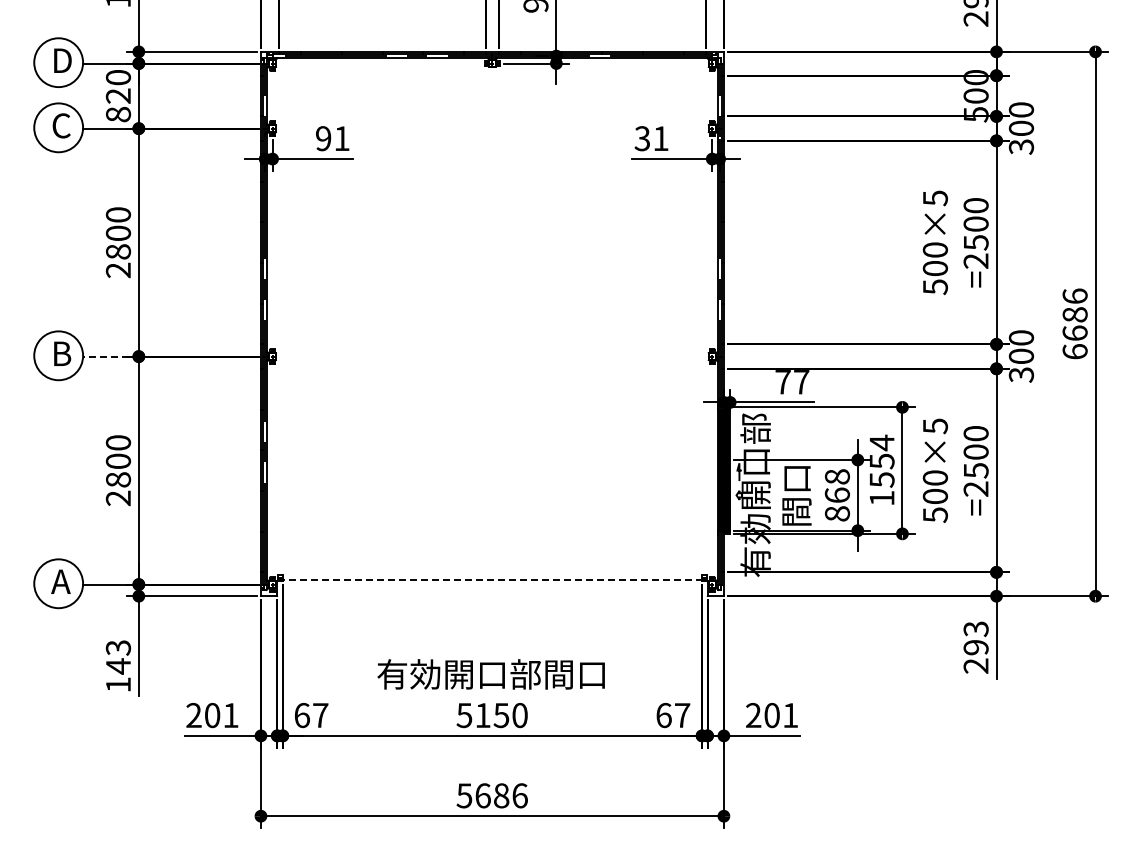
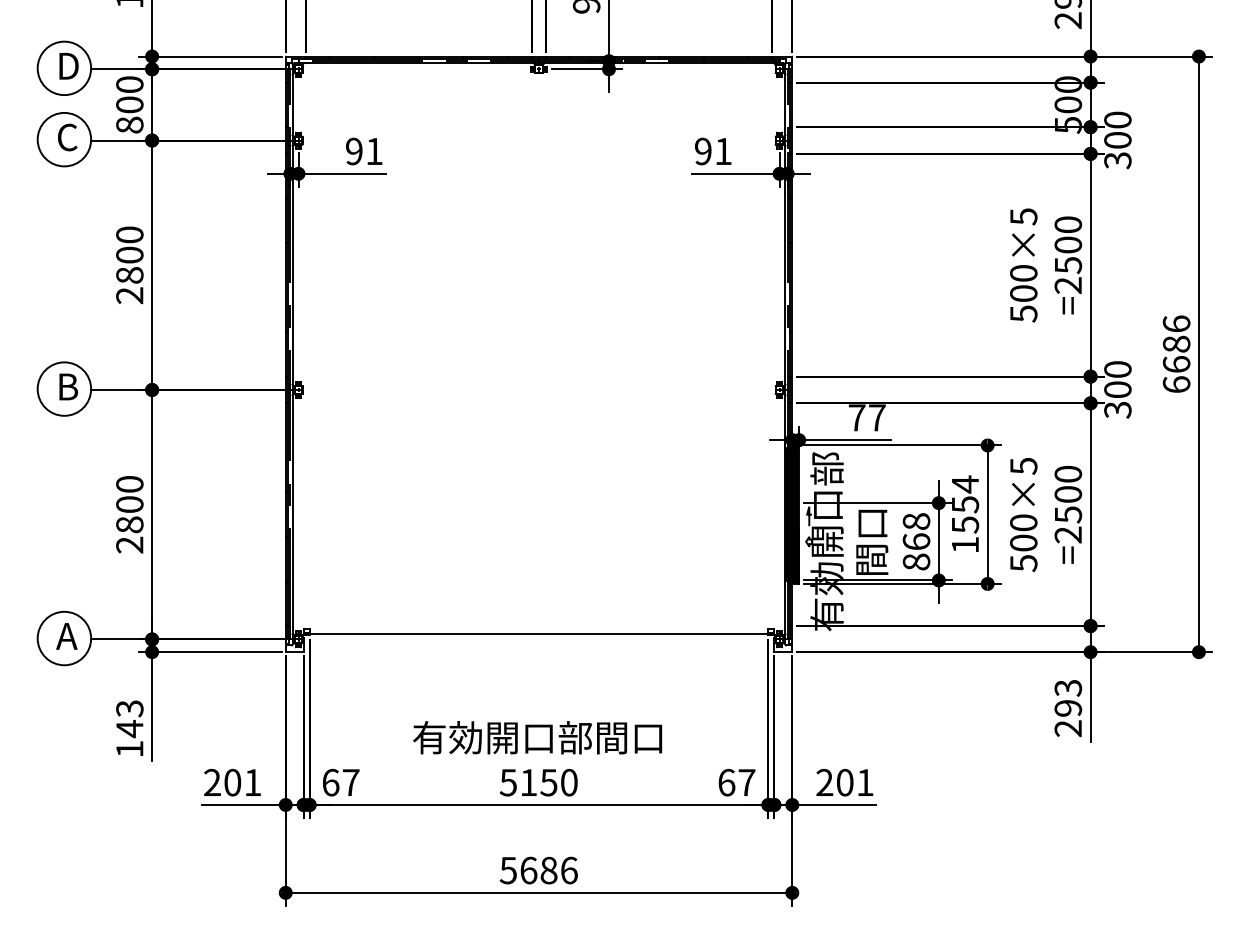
text: (118, 95) -> (129, 104), 820 -> 800
text: (642, 138) -> (703, 151), 31 -> 91
line: (106, 356) -> (116, 389), dashed -> solid
line: (492, 579) -> (539, 633), dashed -> solid

